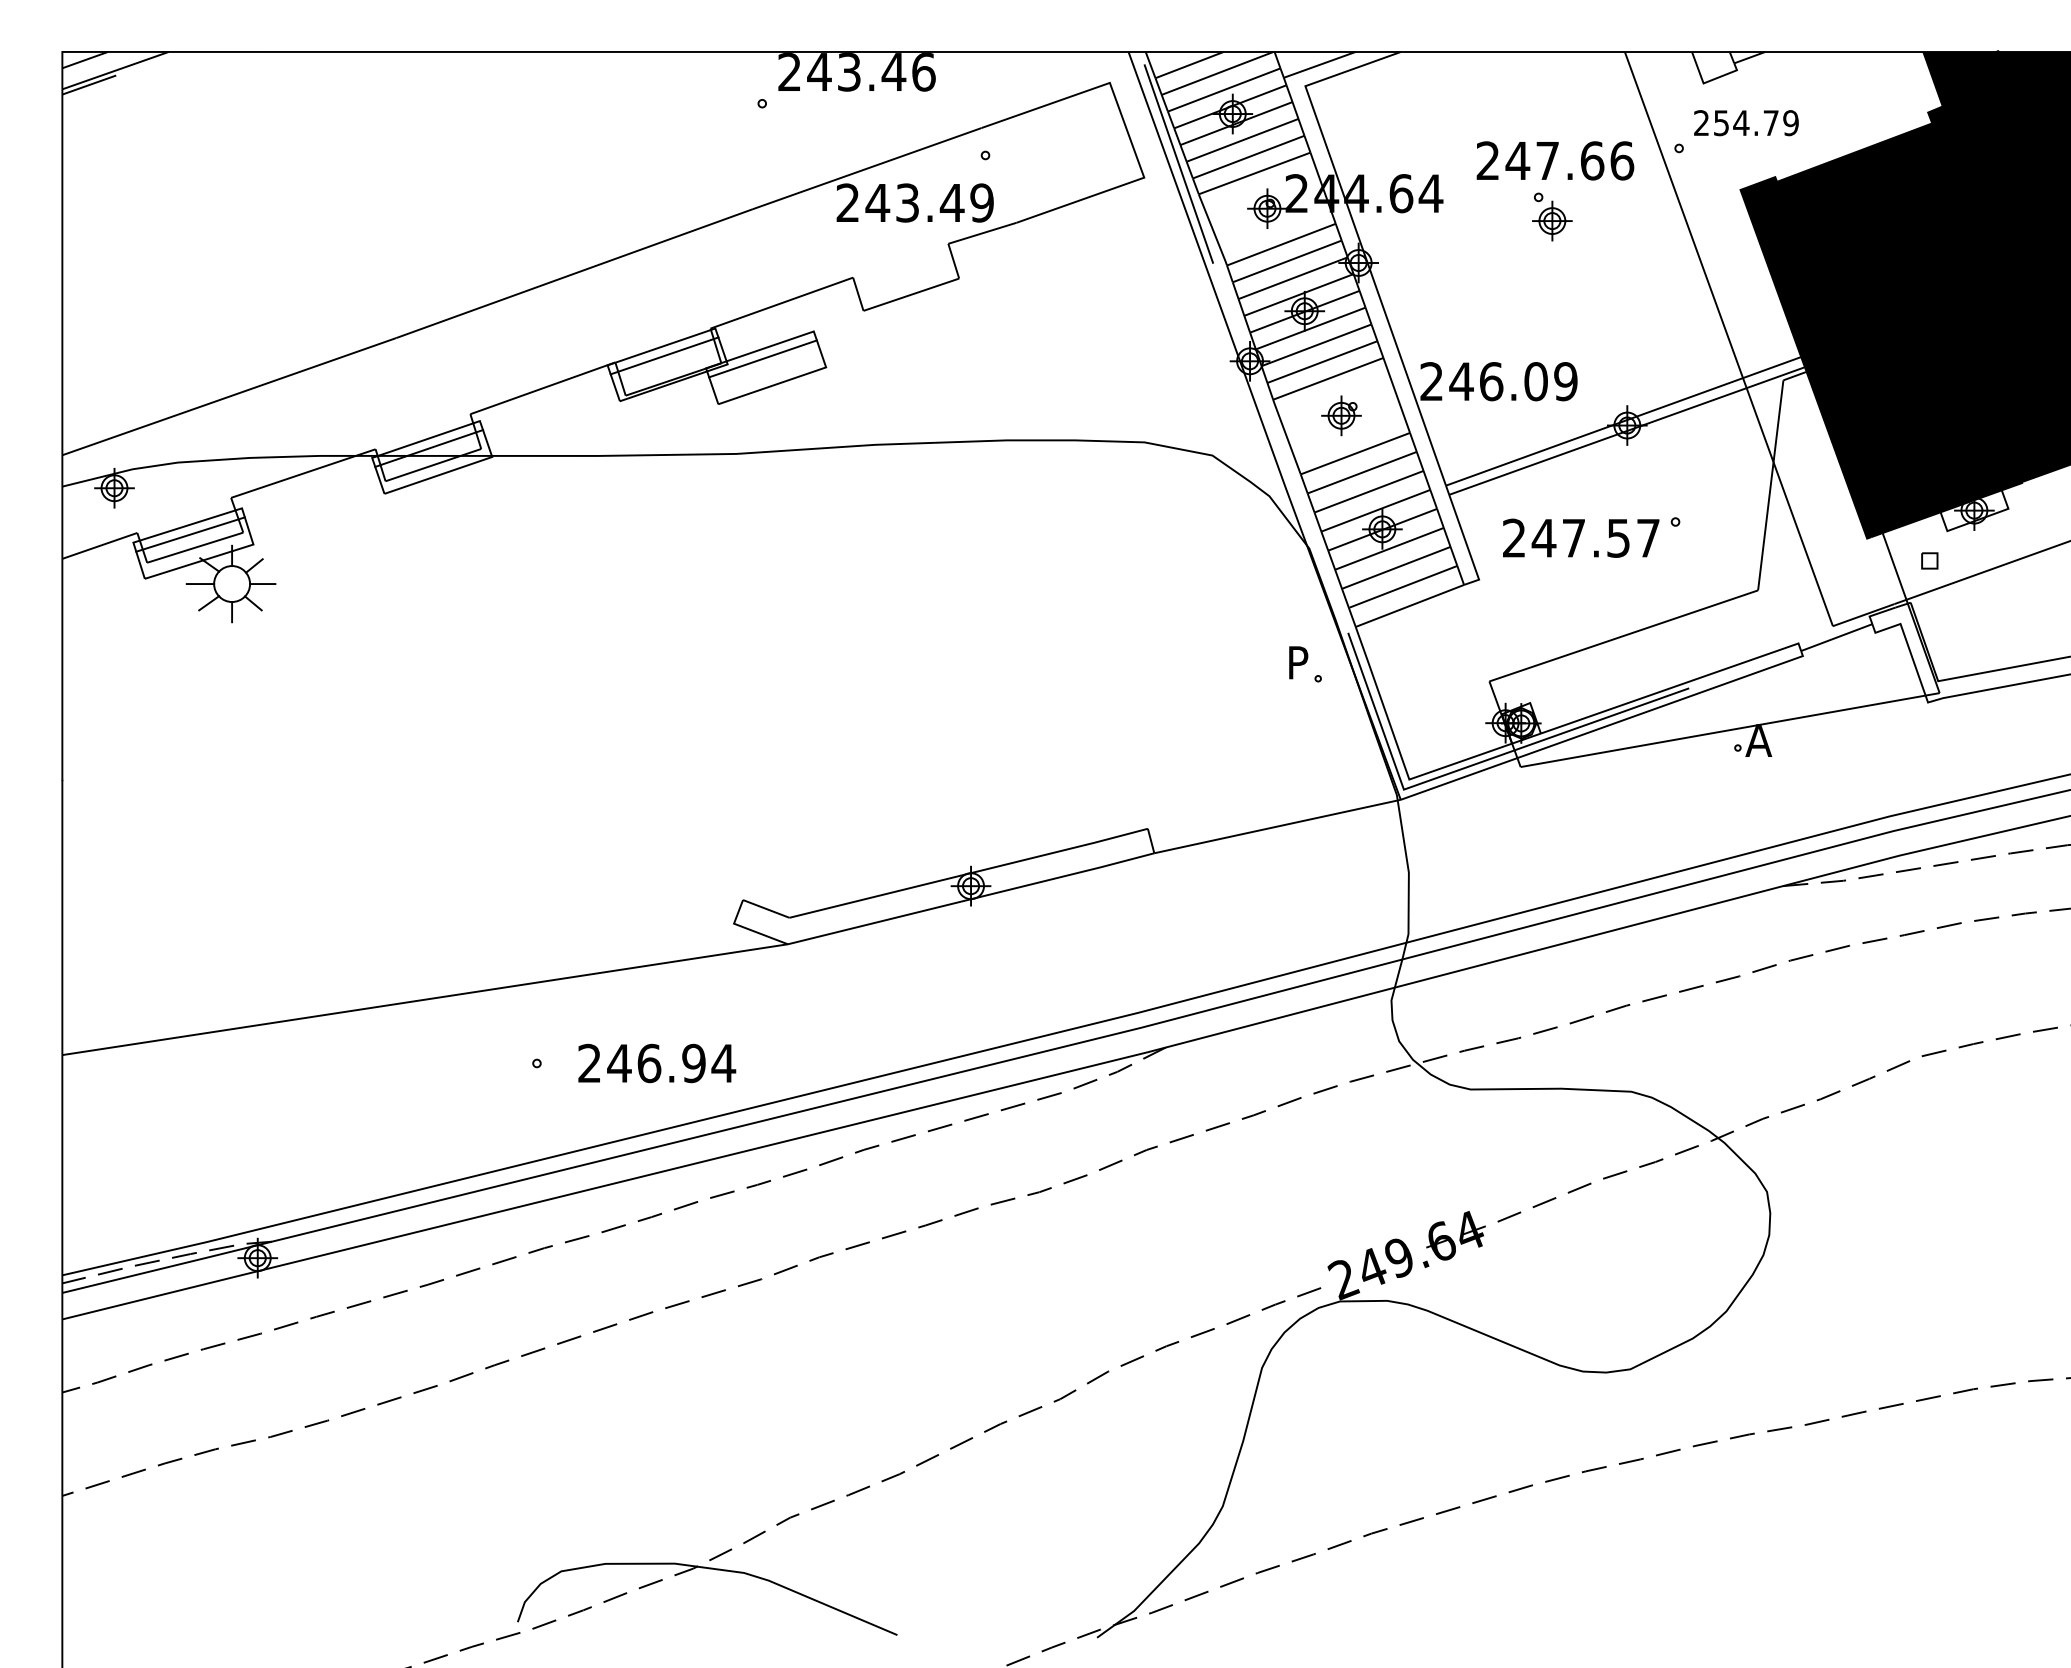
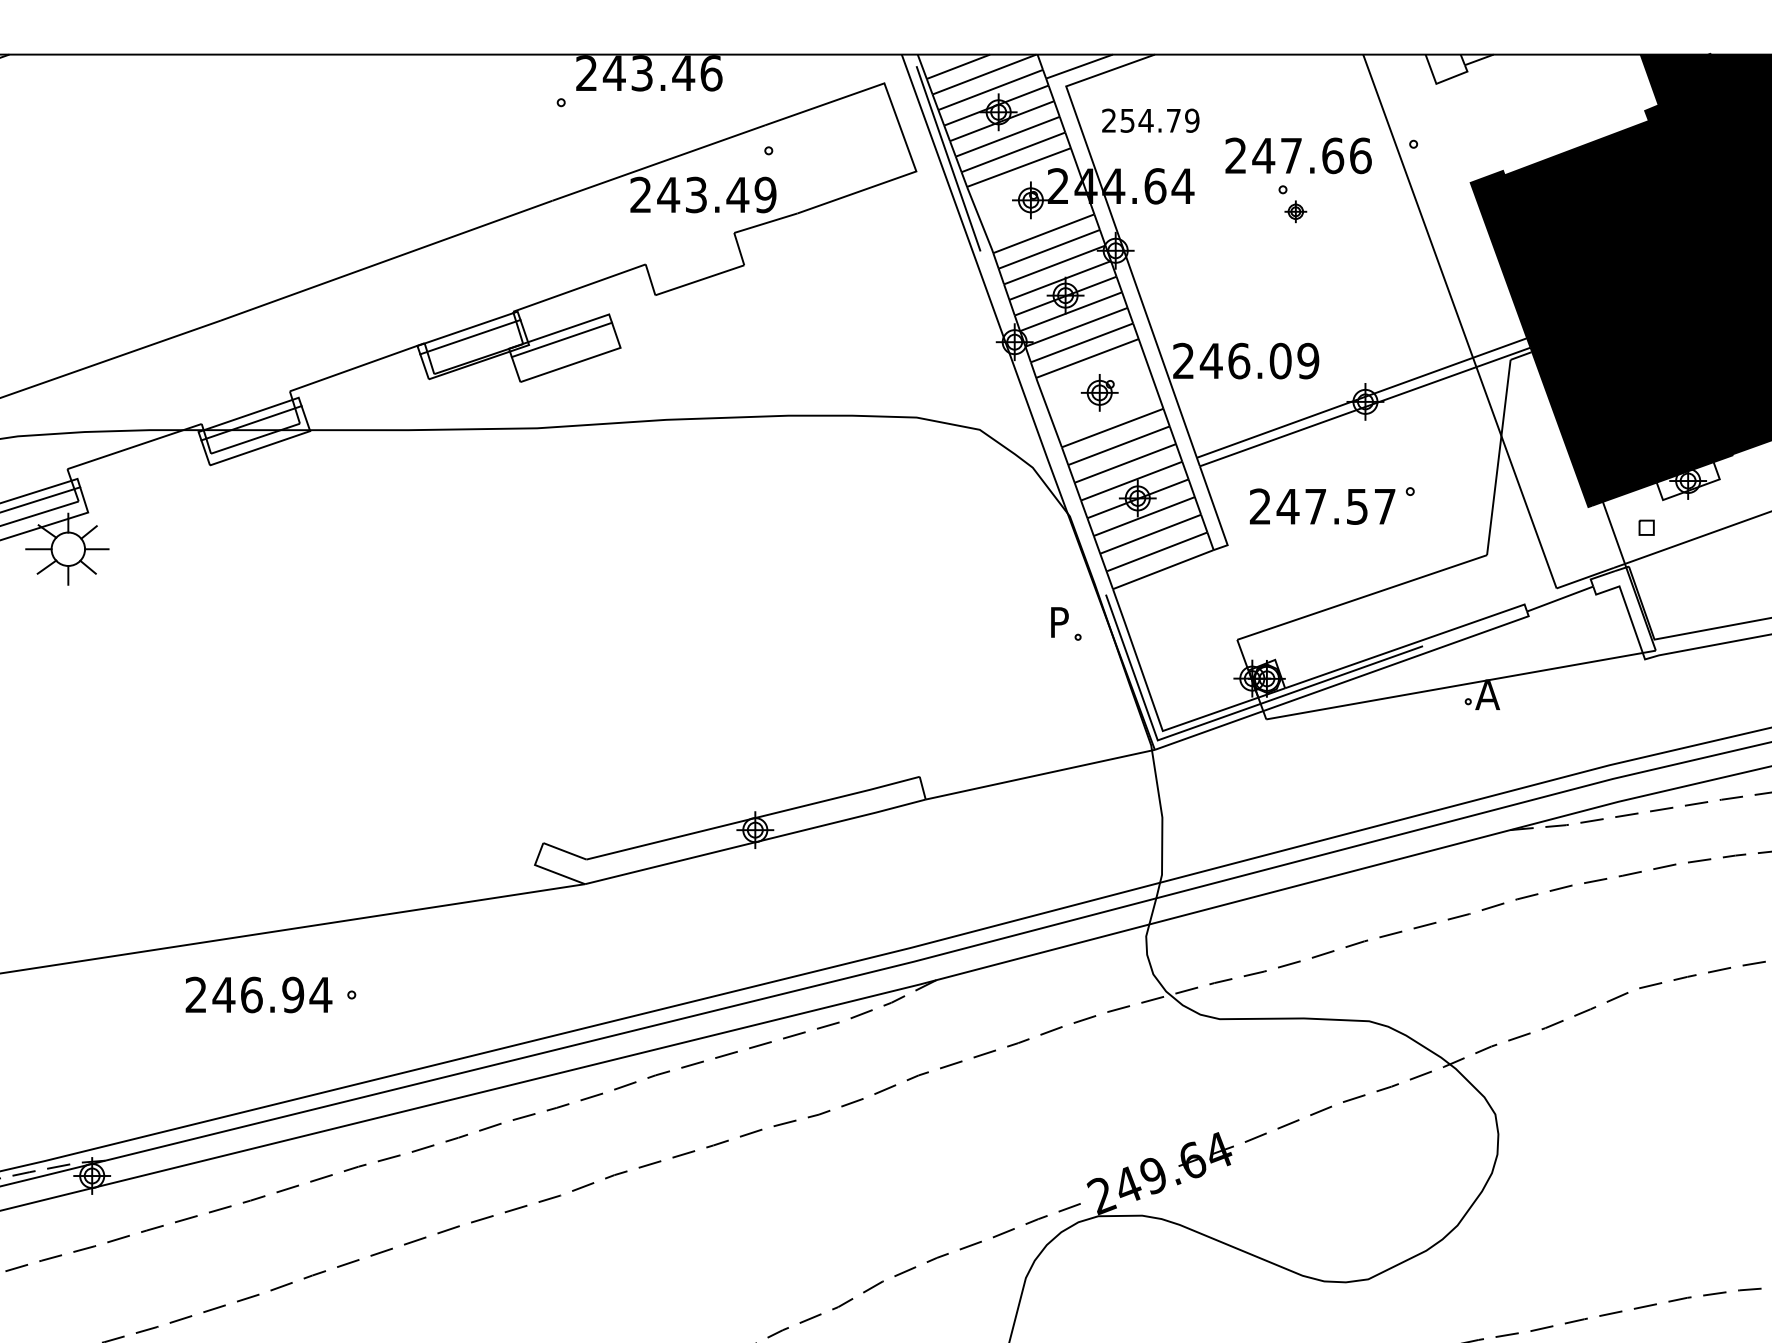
text: (1746, 123) -> (1150, 121), moved
part: (1552, 220) -> (1295, 211), size x0.6
text: (657, 1063) -> (259, 995), moved

